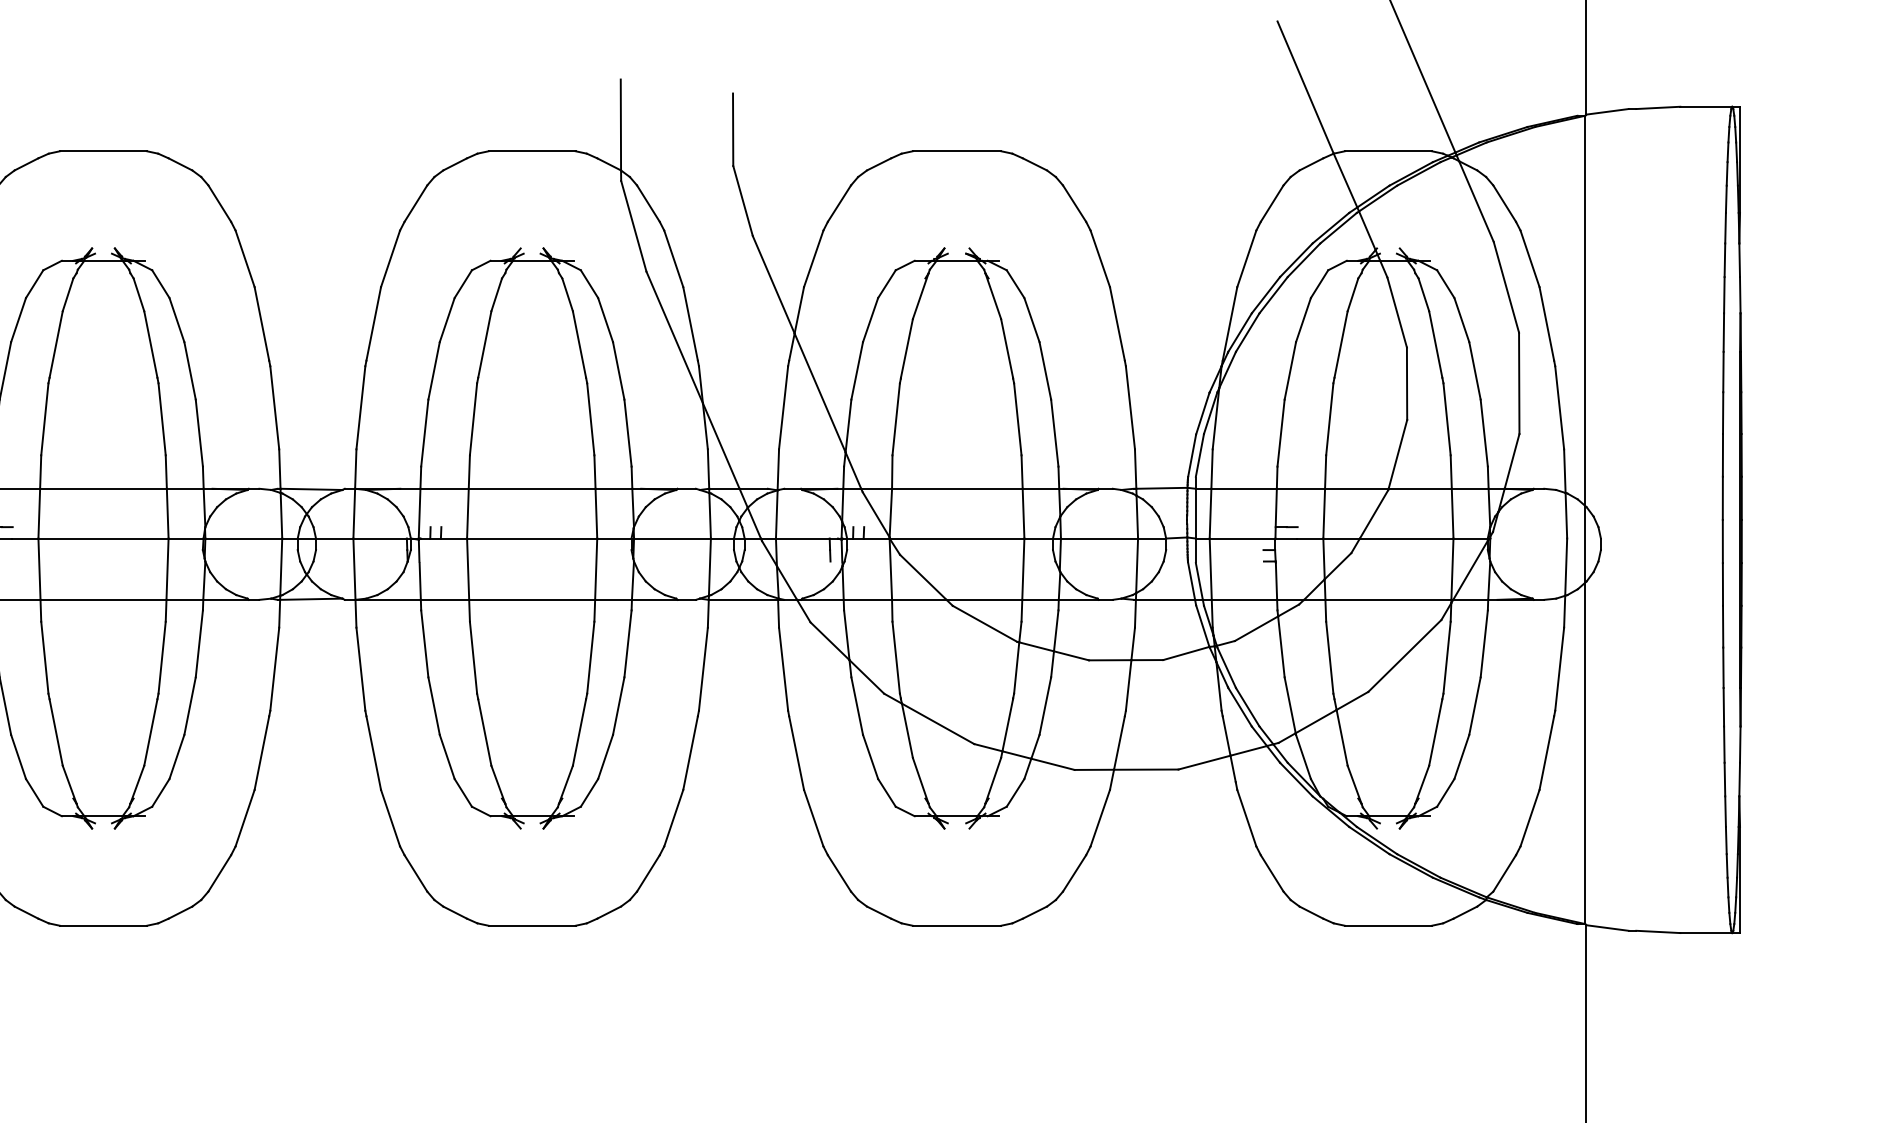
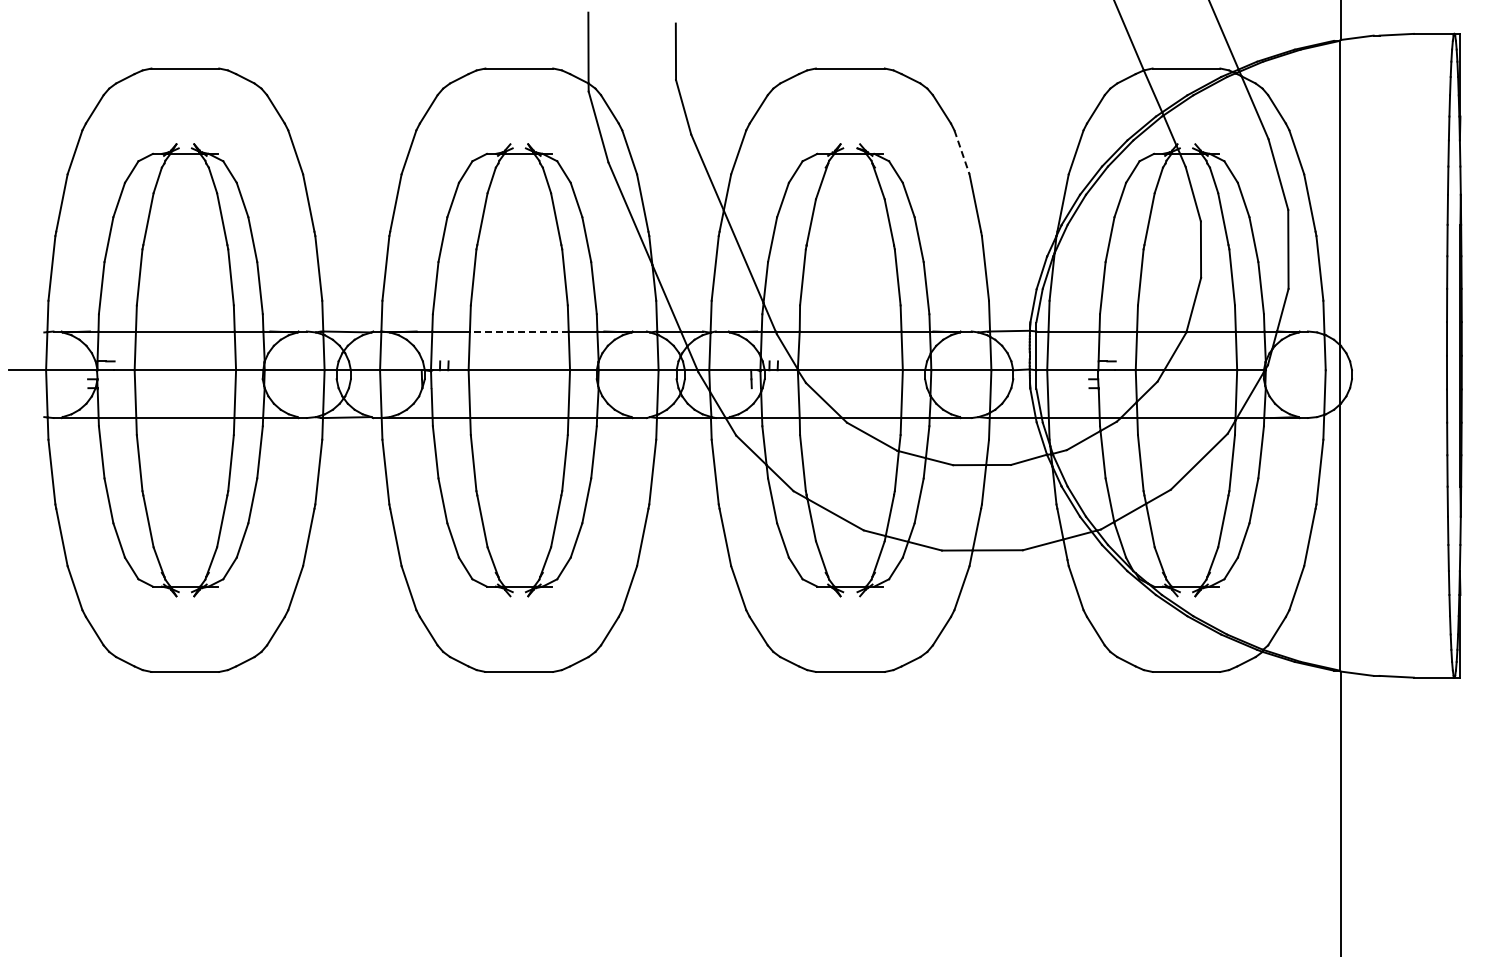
line: (1100, 259) -> (962, 152), solid -> dashed
line: (531, 488) -> (518, 331), solid -> dashed

